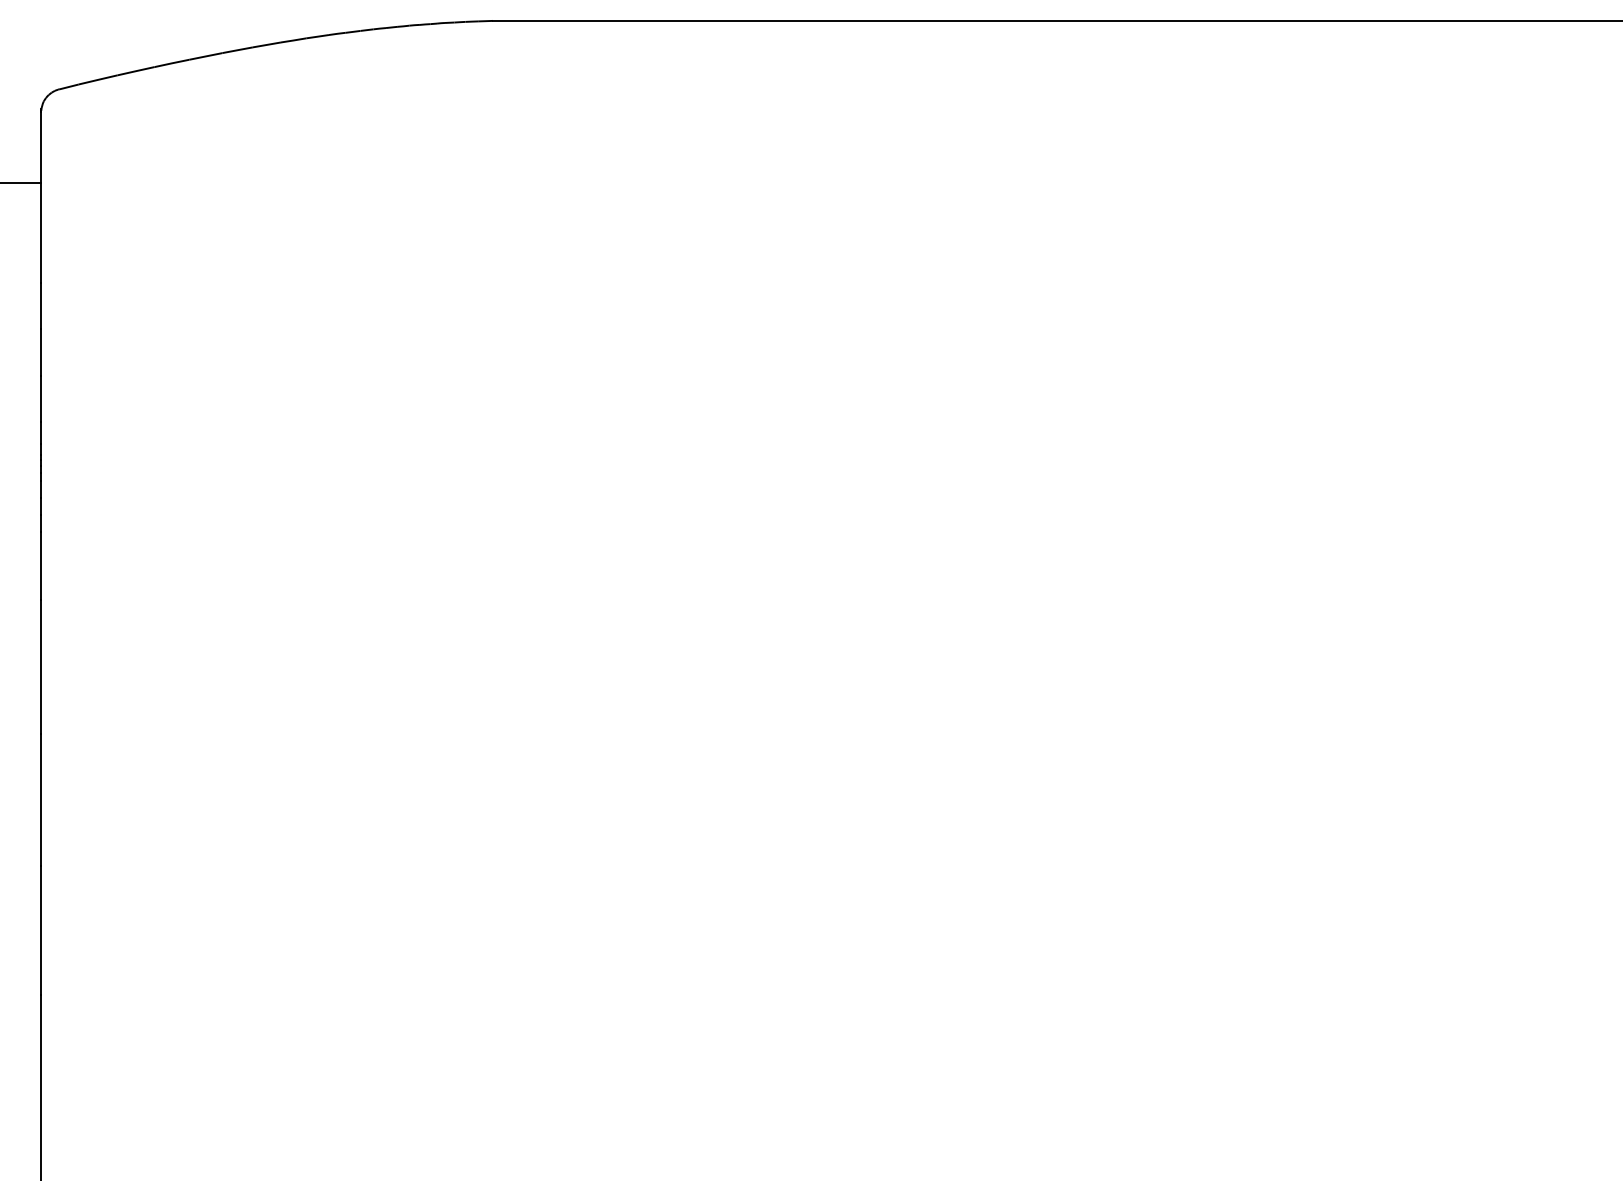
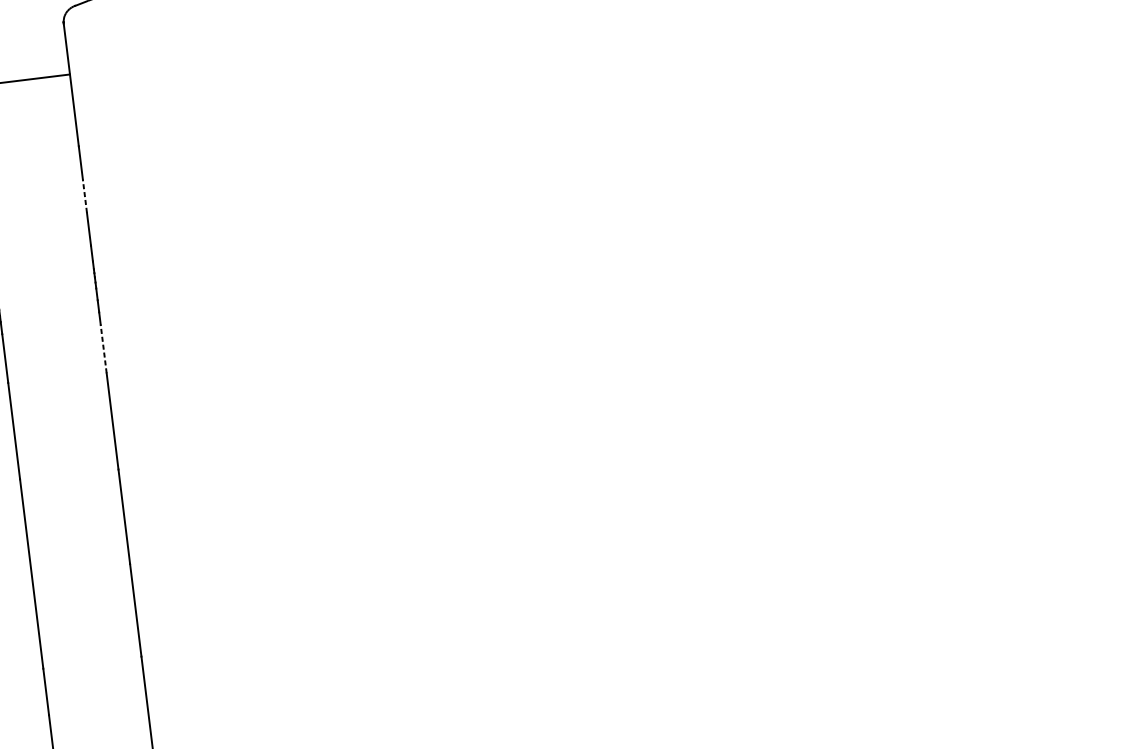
line: (41, 352) -> (85, 196), solid -> dashed
line: (41, 565) -> (103, 348), solid -> dashed

